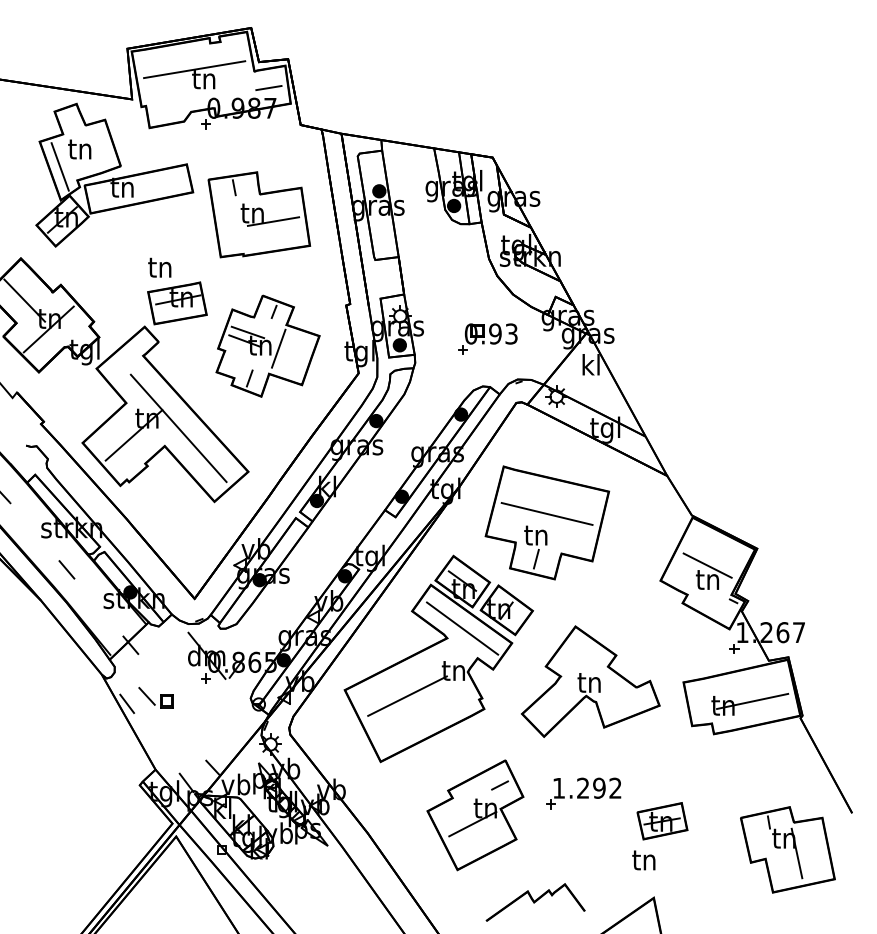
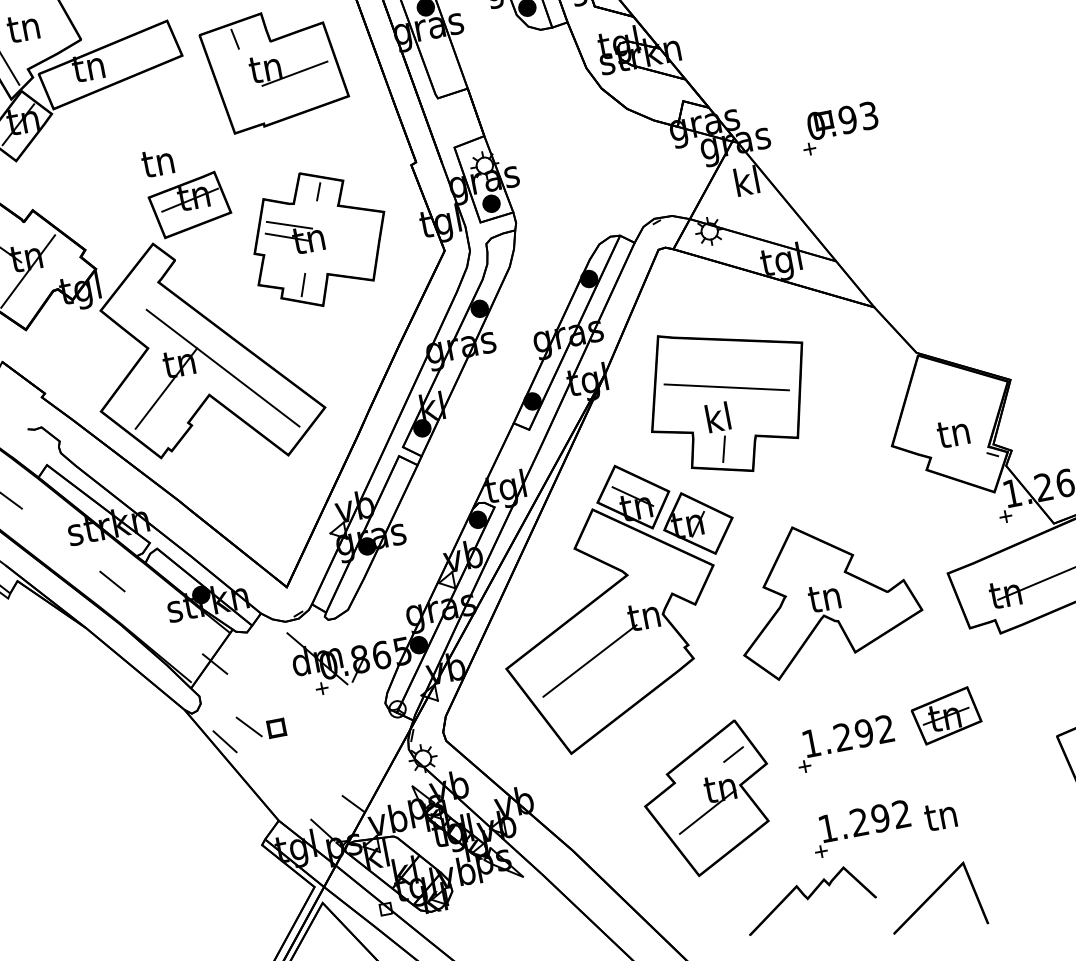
part: (487, 338) -> (838, 127), moved
line: (278, 348) -> (333, 238), removed
text: (535, 534) -> (716, 417), tn -> kl
line: (707, 565) -> (949, 414), removed
line: (462, 628) -> (644, 558), removed
part: (662, 821) -> (946, 716), moved
part: (583, 858) -> (861, 829), added

